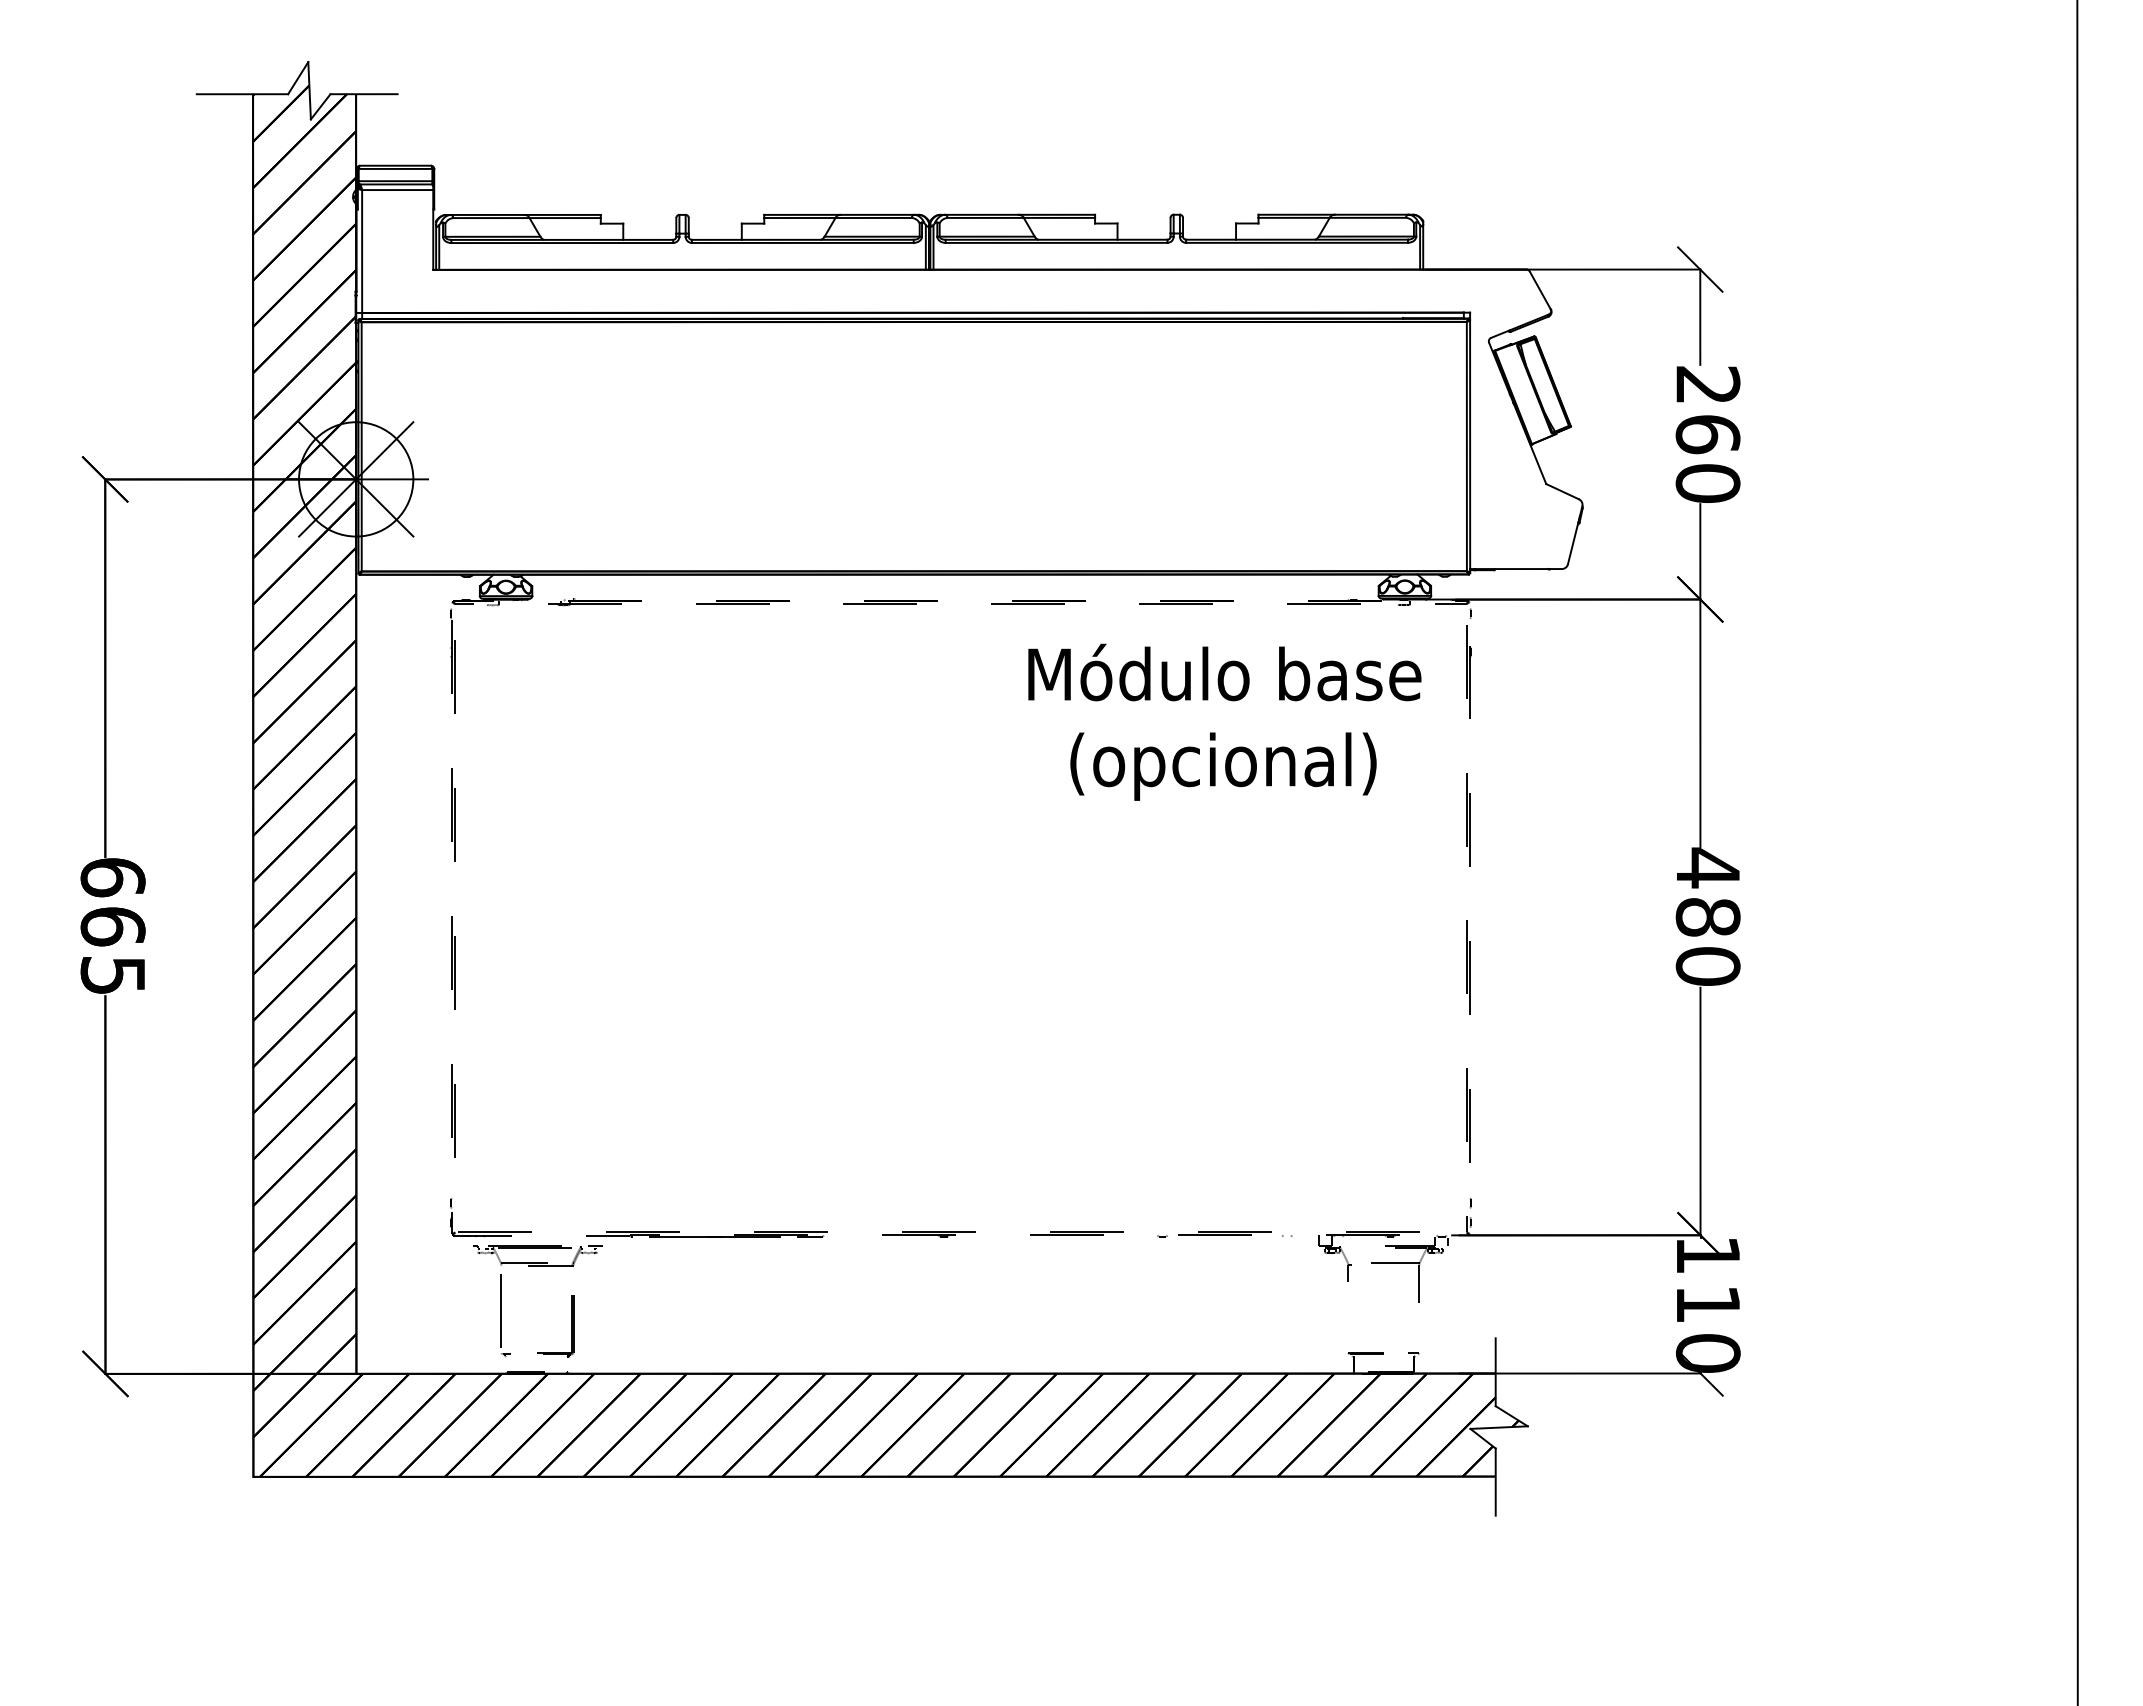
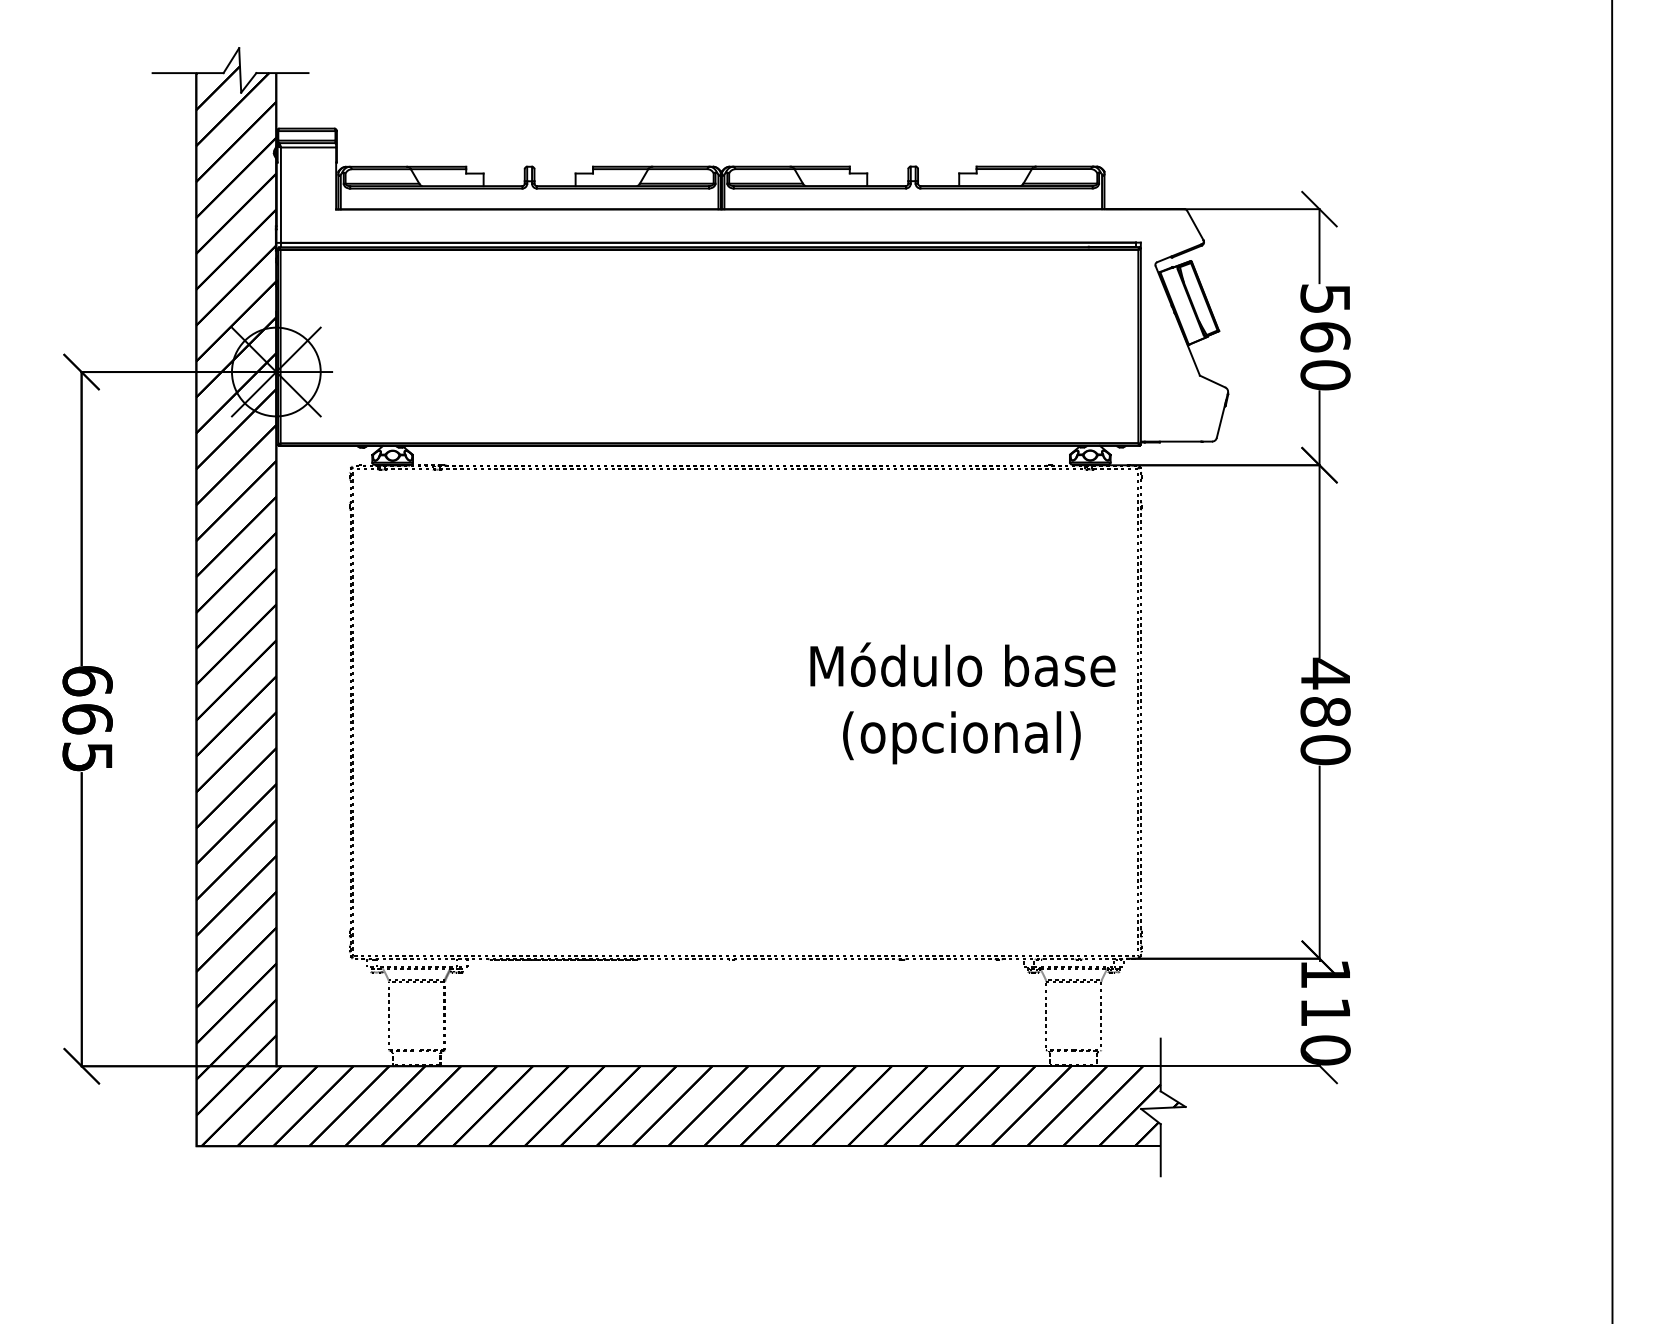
text: (1707, 384) -> (1325, 298), 260 -> 560
text: (1224, 721) -> (962, 702), moved

